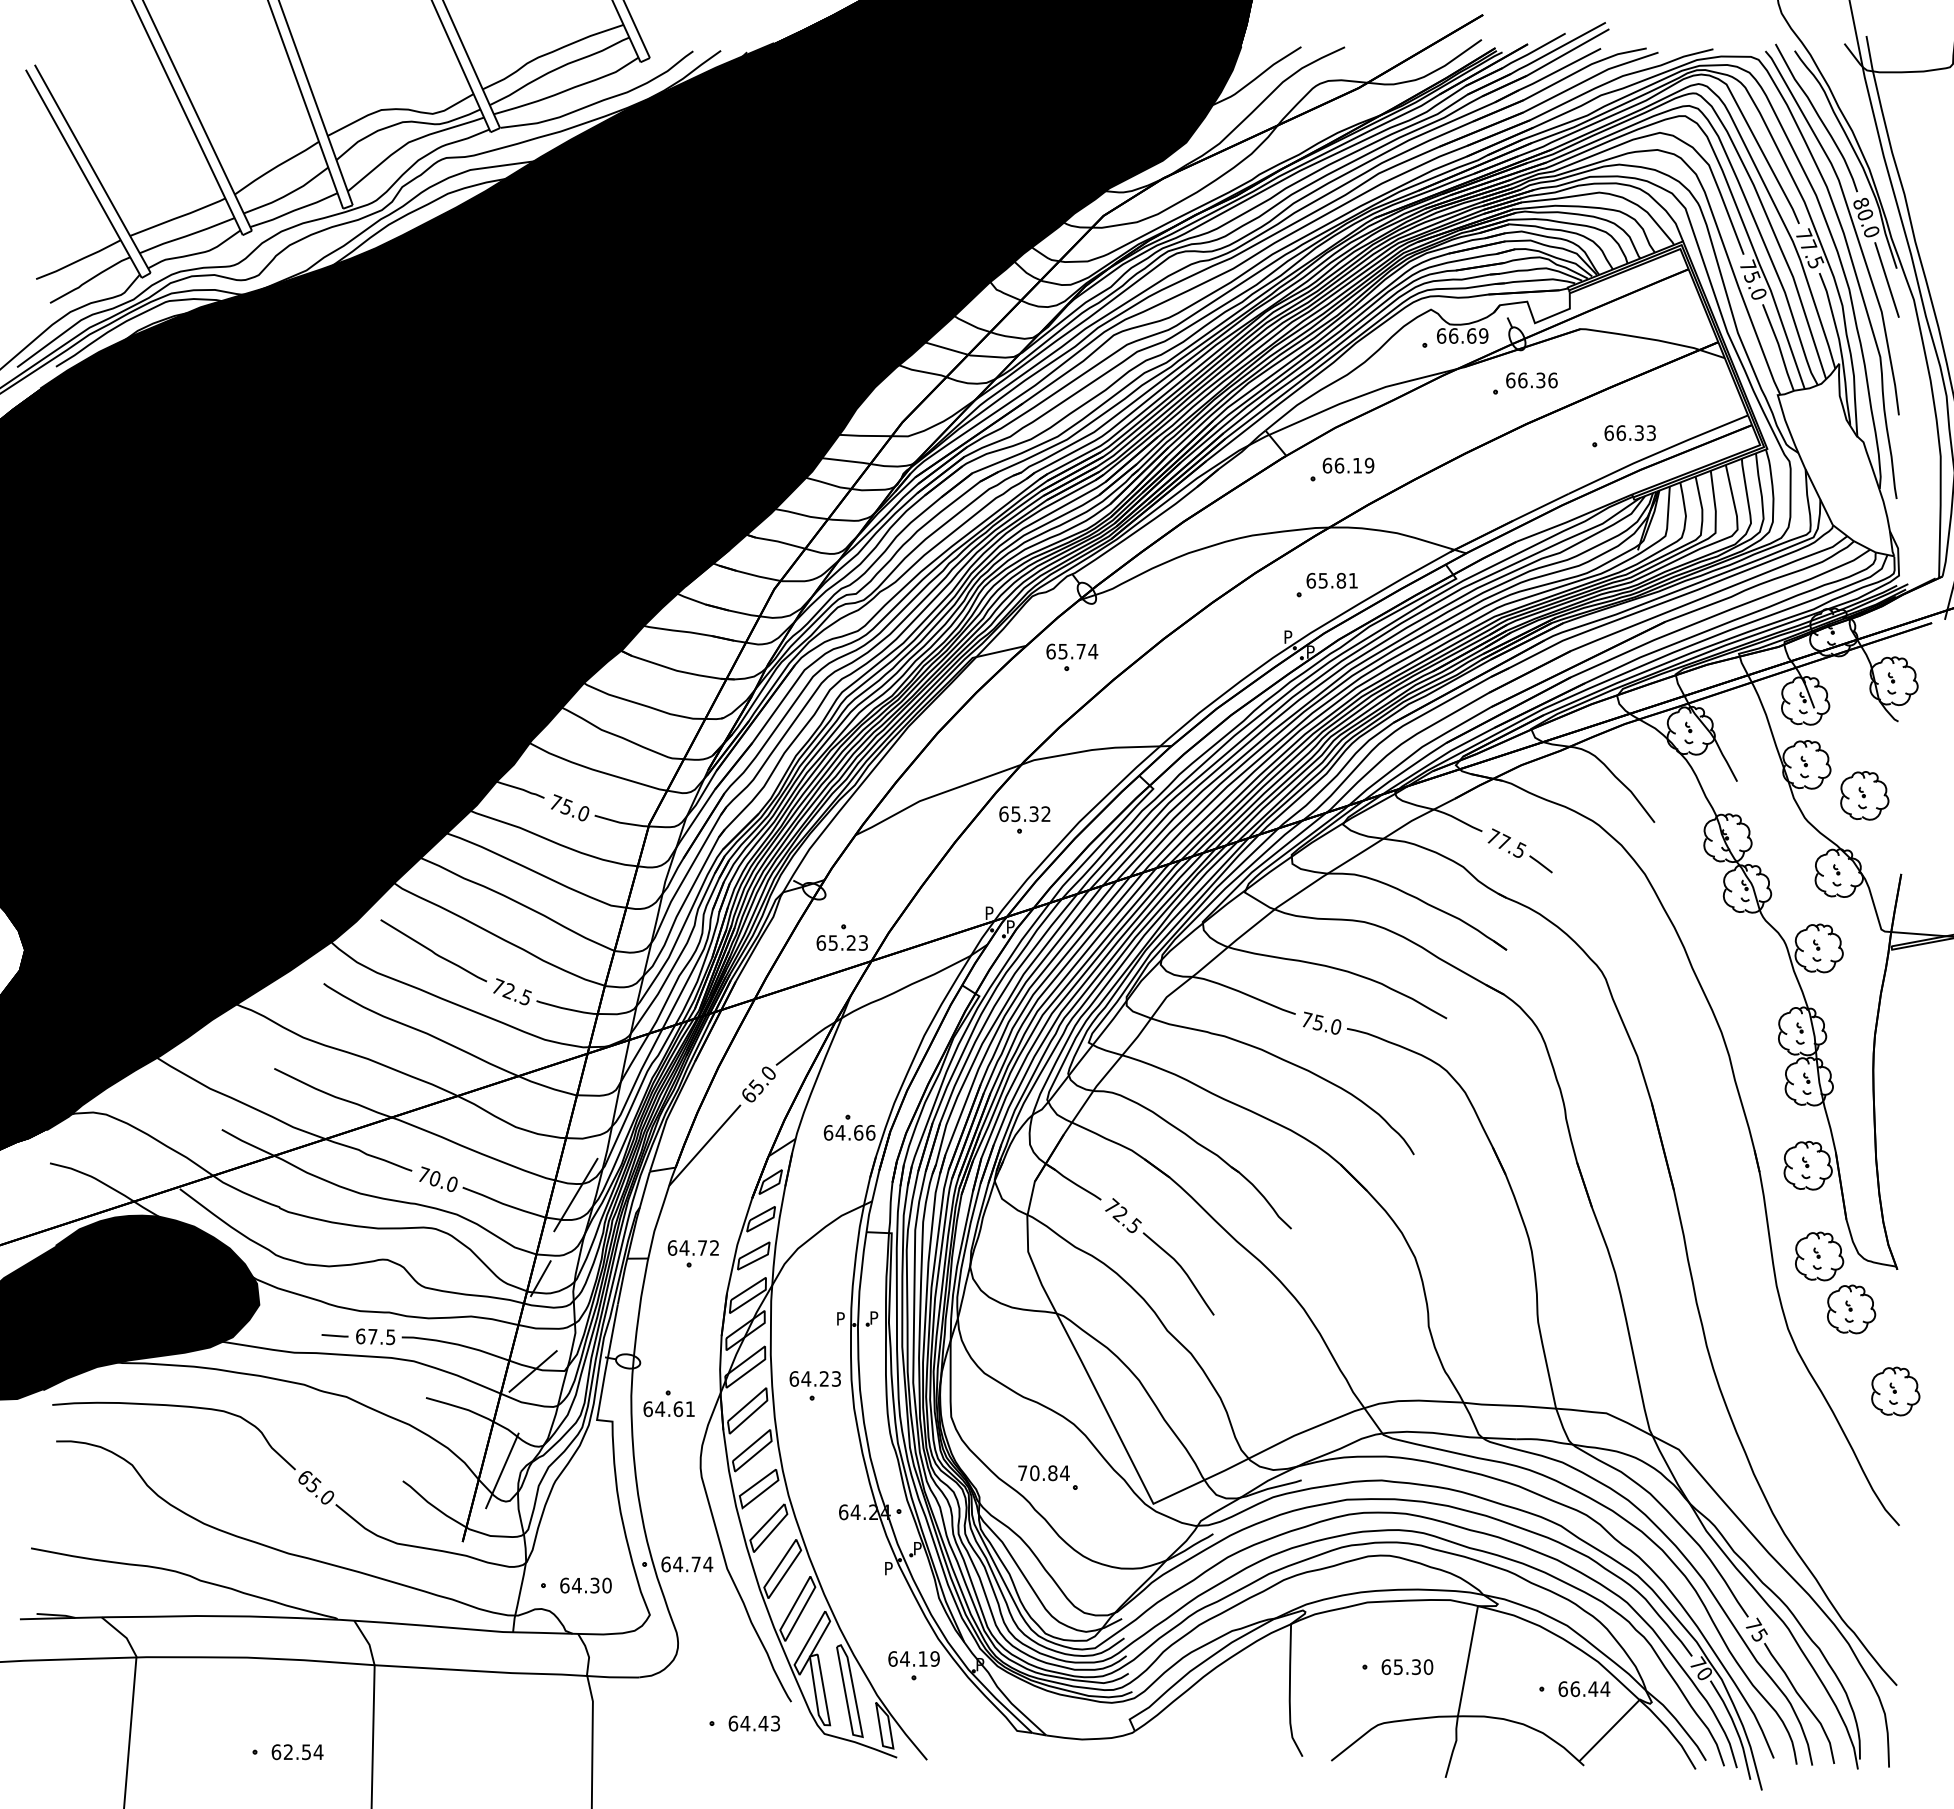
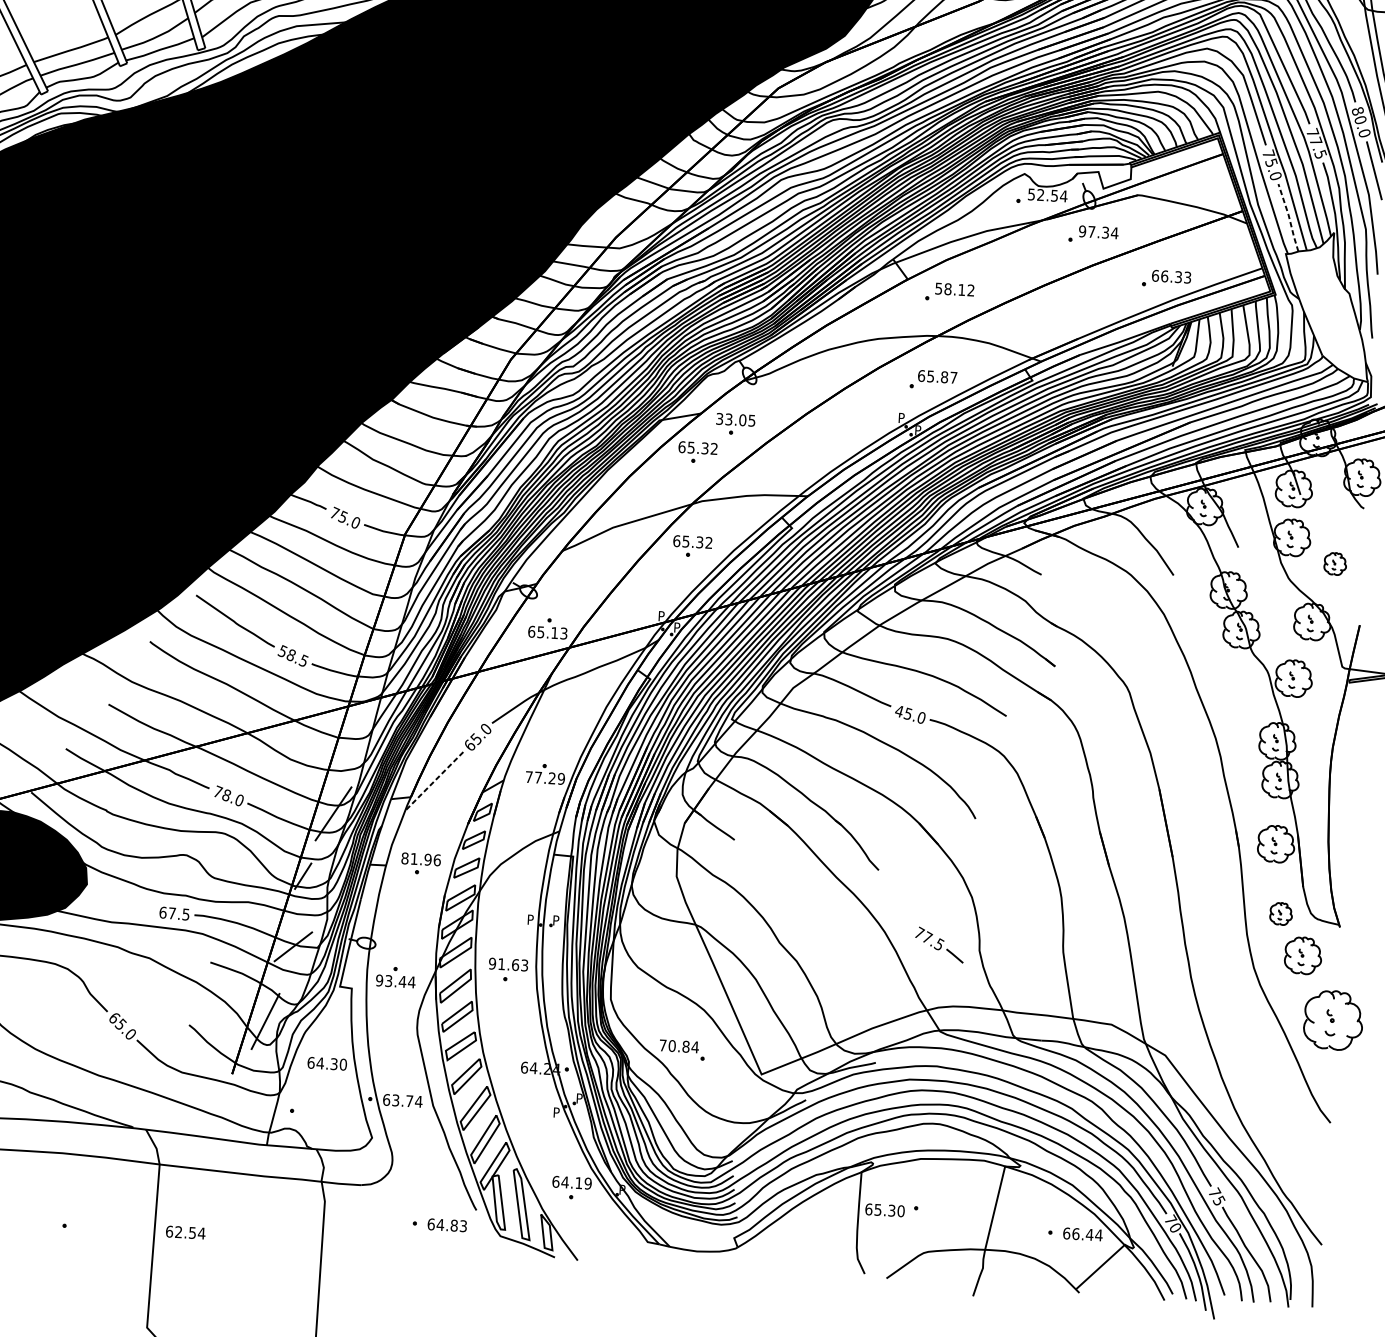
text: (1462, 335) -> (1047, 195), 66.69 -> 52.54
line: (1779, 347) -> (1289, 217), solid -> dashed
text: (1531, 380) -> (1098, 232), 66.36 -> 97.34
text: (1348, 465) -> (954, 289), 66.19 -> 58.12
text: (1353, 580) -> (953, 377), 65.81 -> 65.87
text: (1072, 651) -> (736, 419), 65.74 -> 33.05
part: (1024, 696) -> (697, 452), added
part: (1864, 795) -> (1335, 563), size x0.6
part: (1519, 850) -> (939, 944), moved
text: (850, 942) -> (554, 632), 65.23 -> 65.13
text: (502, 988) -> (286, 652), 72.5 -> 58.5
text: (1306, 1019) -> (899, 710), 75.0 -> 45.0
text: (849, 1132) -> (545, 777), 64.66 -> 77.29
line: (704, 1145) -> (433, 781), solid -> dashed
text: (434, 1178) -> (226, 795), 70.0 -> 78.0
text: (693, 1247) -> (421, 858), 64.72 -> 81.96
part: (1163, 1251) -> (780, 882), removed
part: (1819, 1256) -> (1281, 913), size x0.6
line: (334, 1335) -> (143, 910), removed
text: (809, 1378) -> (504, 964), 64.23 -> 91.63
part: (1895, 1391) -> (1333, 1020), size x1.6
text: (669, 1409) -> (395, 981), 64.61 -> 93.44
text: (678, 1564) -> (396, 1100), 64.74 -> 63.74
text: (585, 1585) -> (326, 1063), moved
text: (1407, 1666) -> (885, 1209), moved
text: (763, 1723) -> (454, 1225), 64.43 -> 64.83
text: (297, 1752) -> (185, 1232), moved

